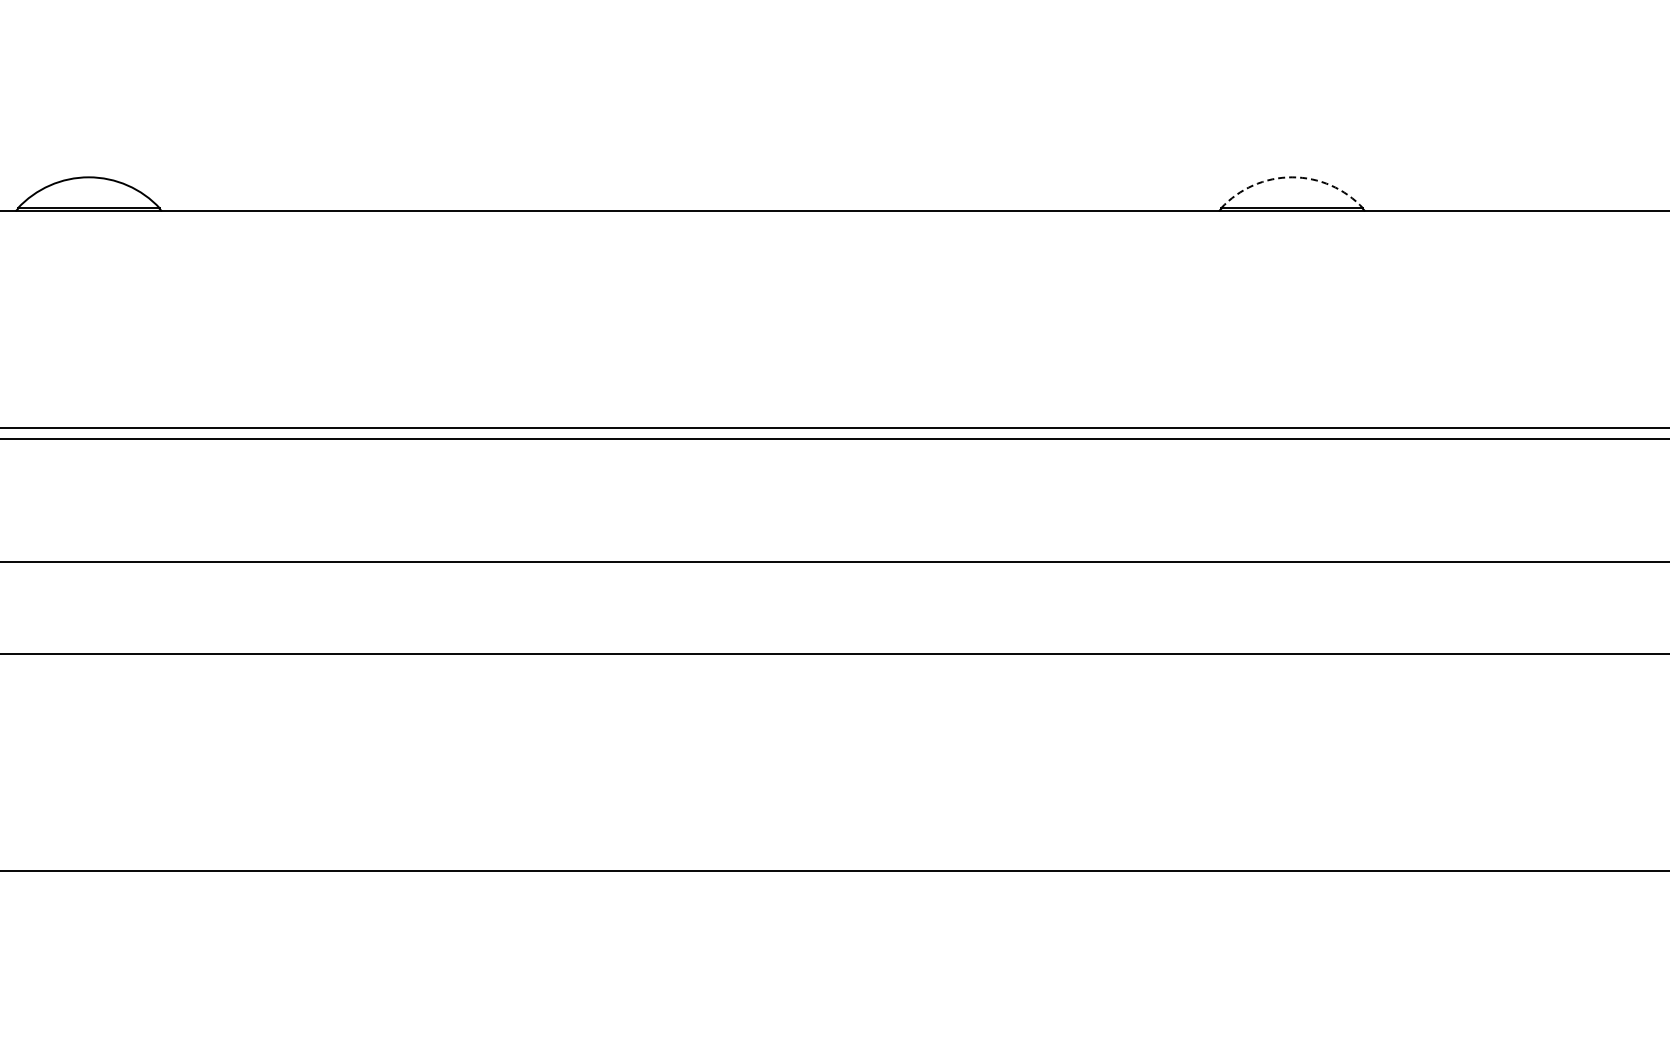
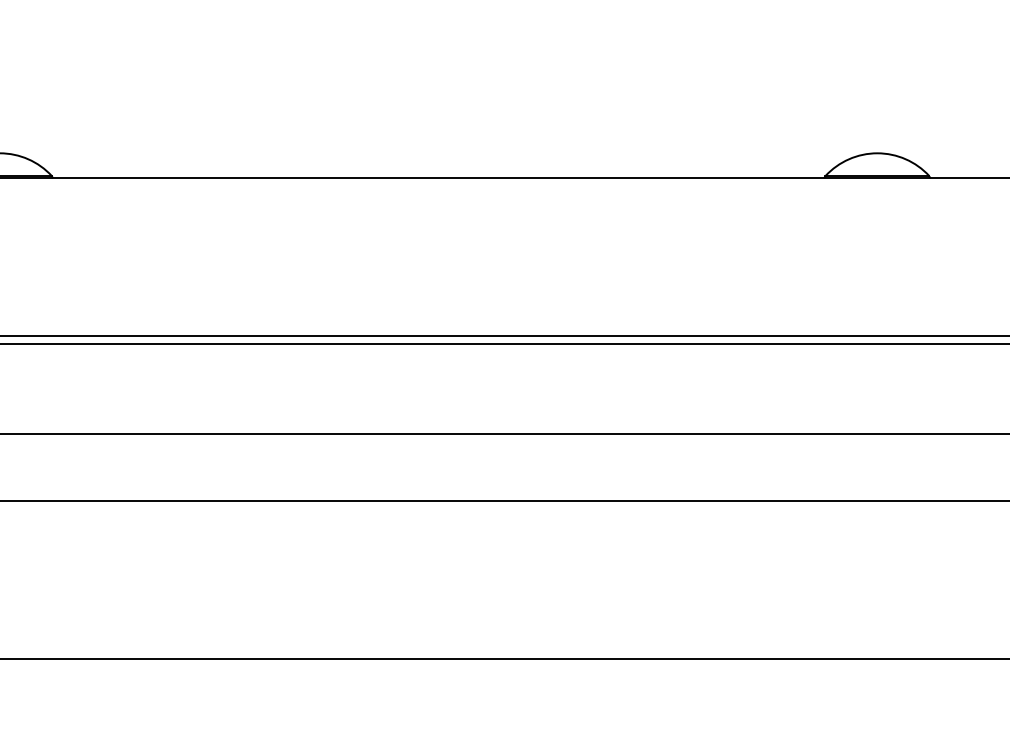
arc: (1292, 177) -> (877, 153), dashed -> solid

